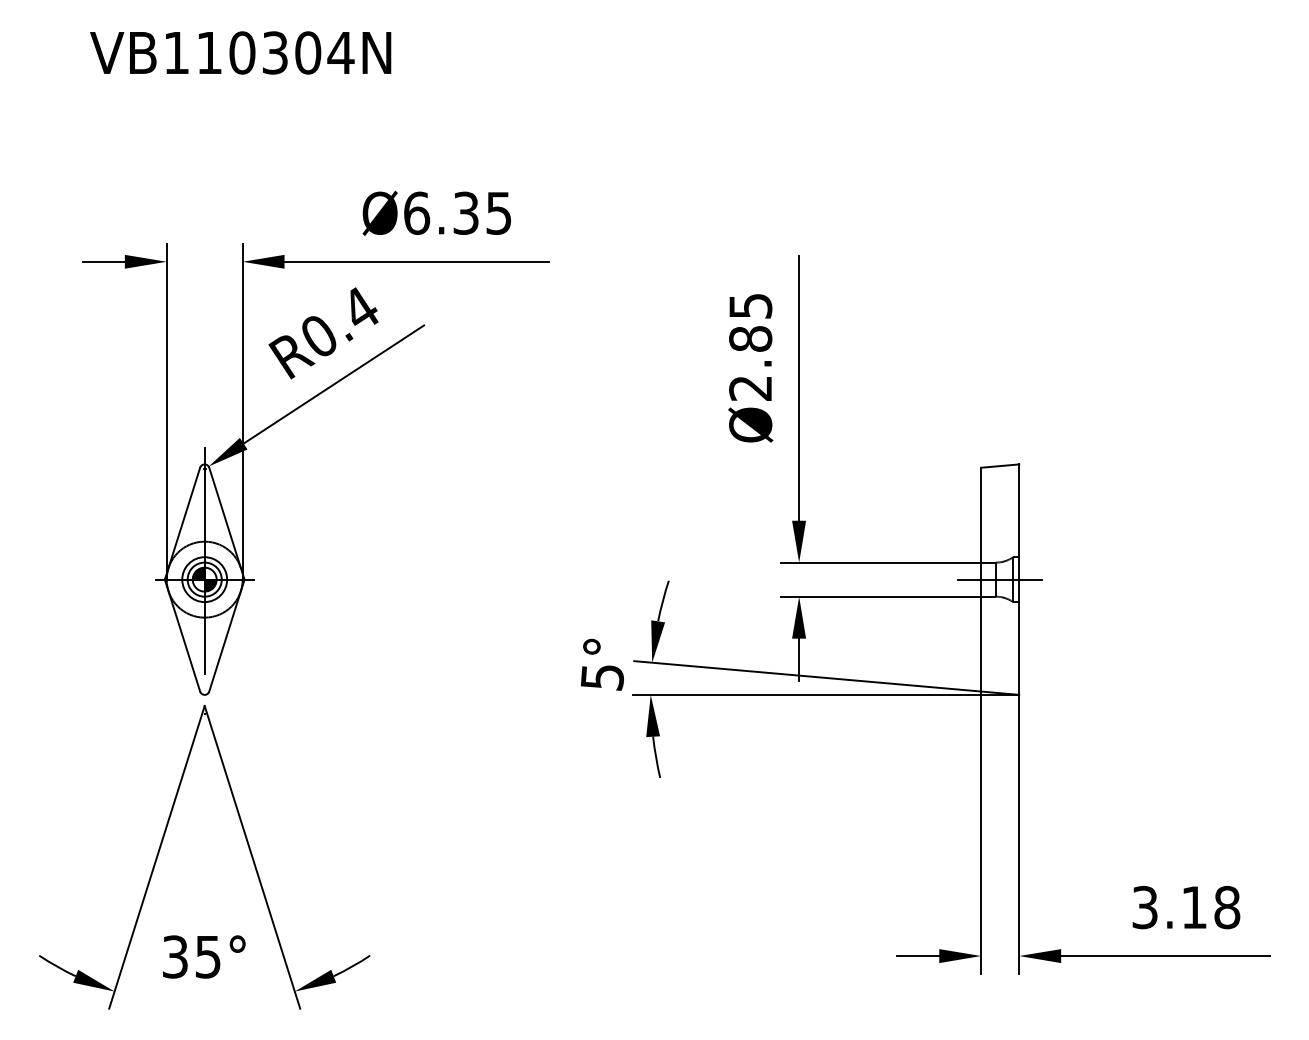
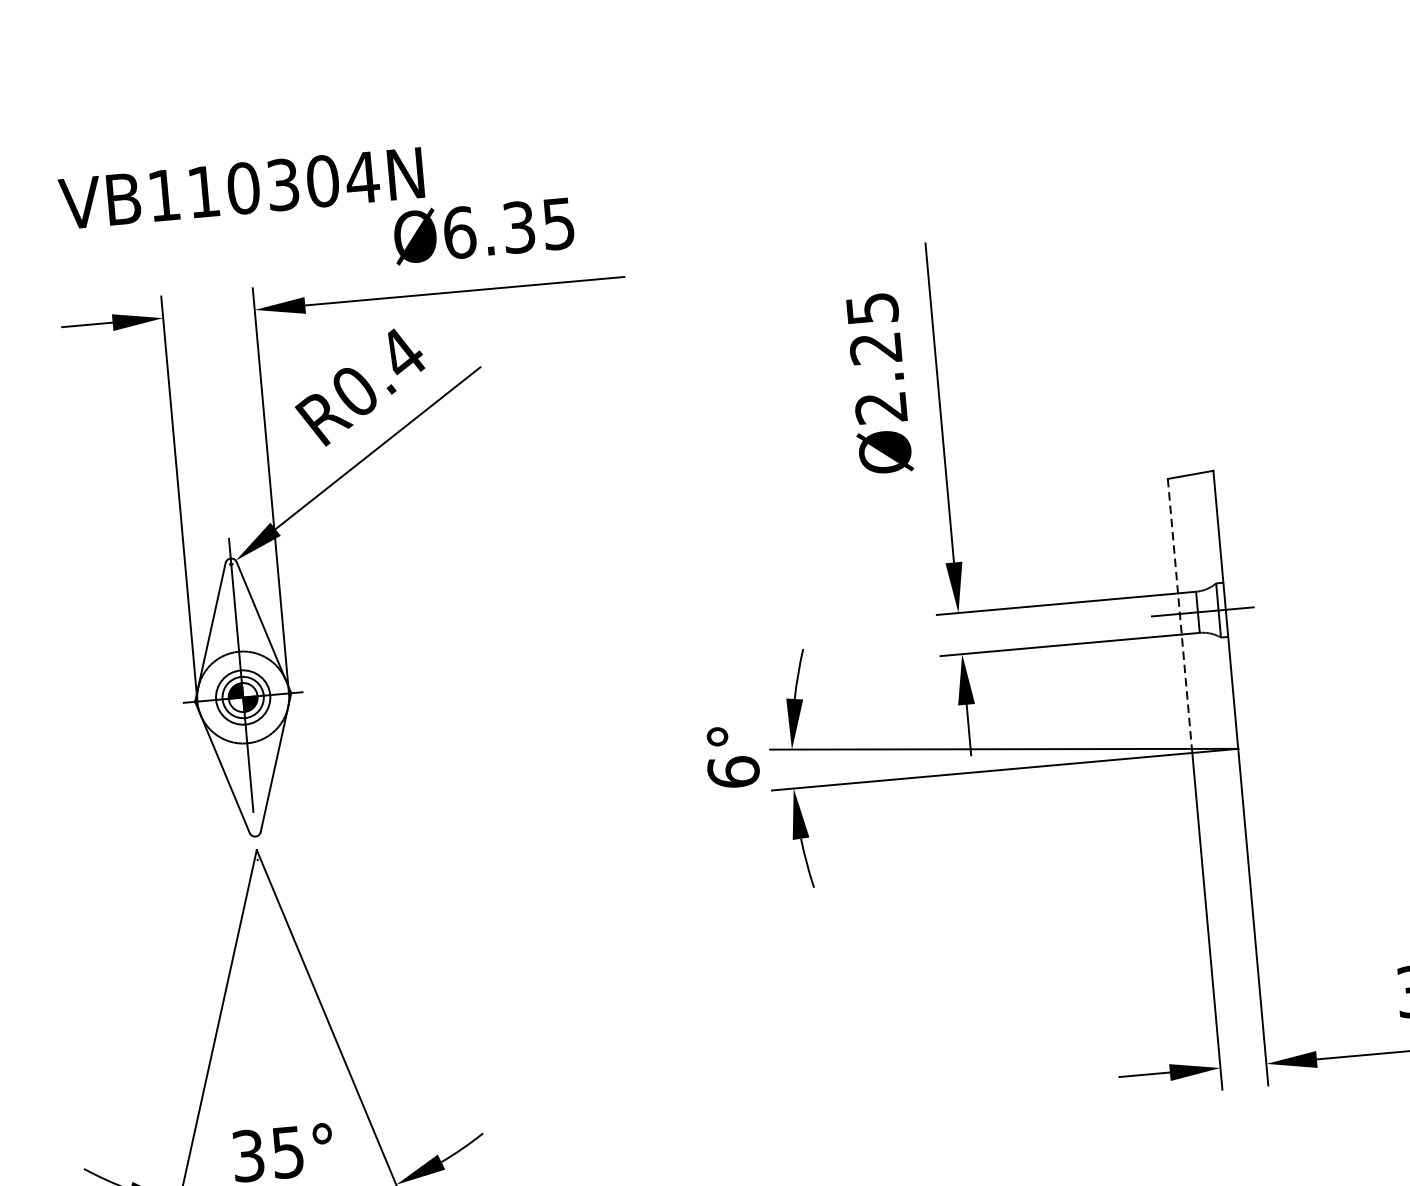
text: (240, 52) -> (241, 188), moved
text: (750, 338) -> (875, 347), Ø2.85 -> Ø2.25
line: (981, 579) -> (1180, 613), solid -> dashed
text: (602, 677) -> (733, 772), 5° -> 6°

